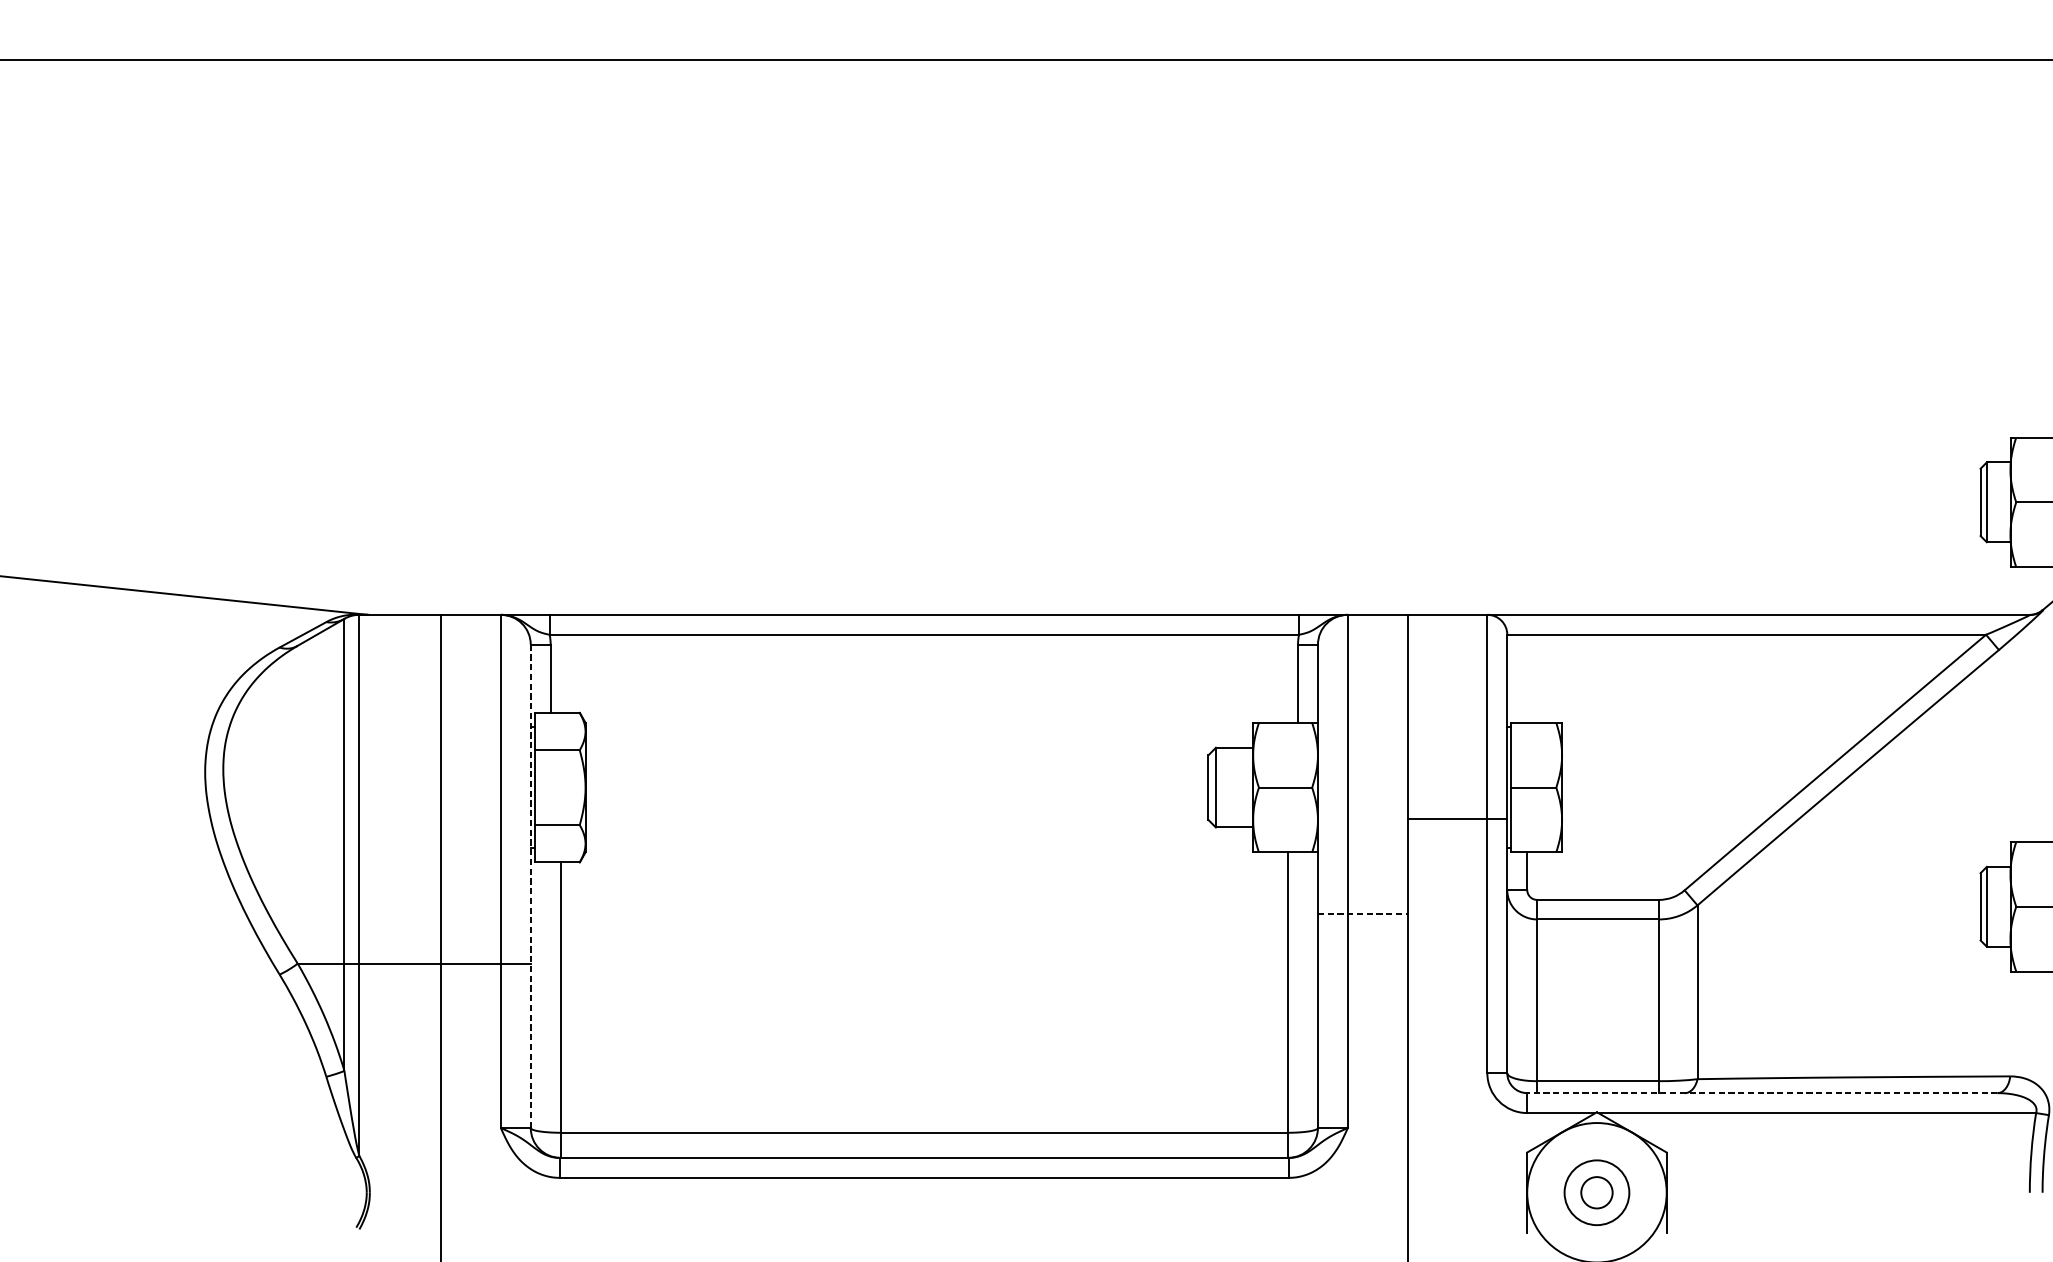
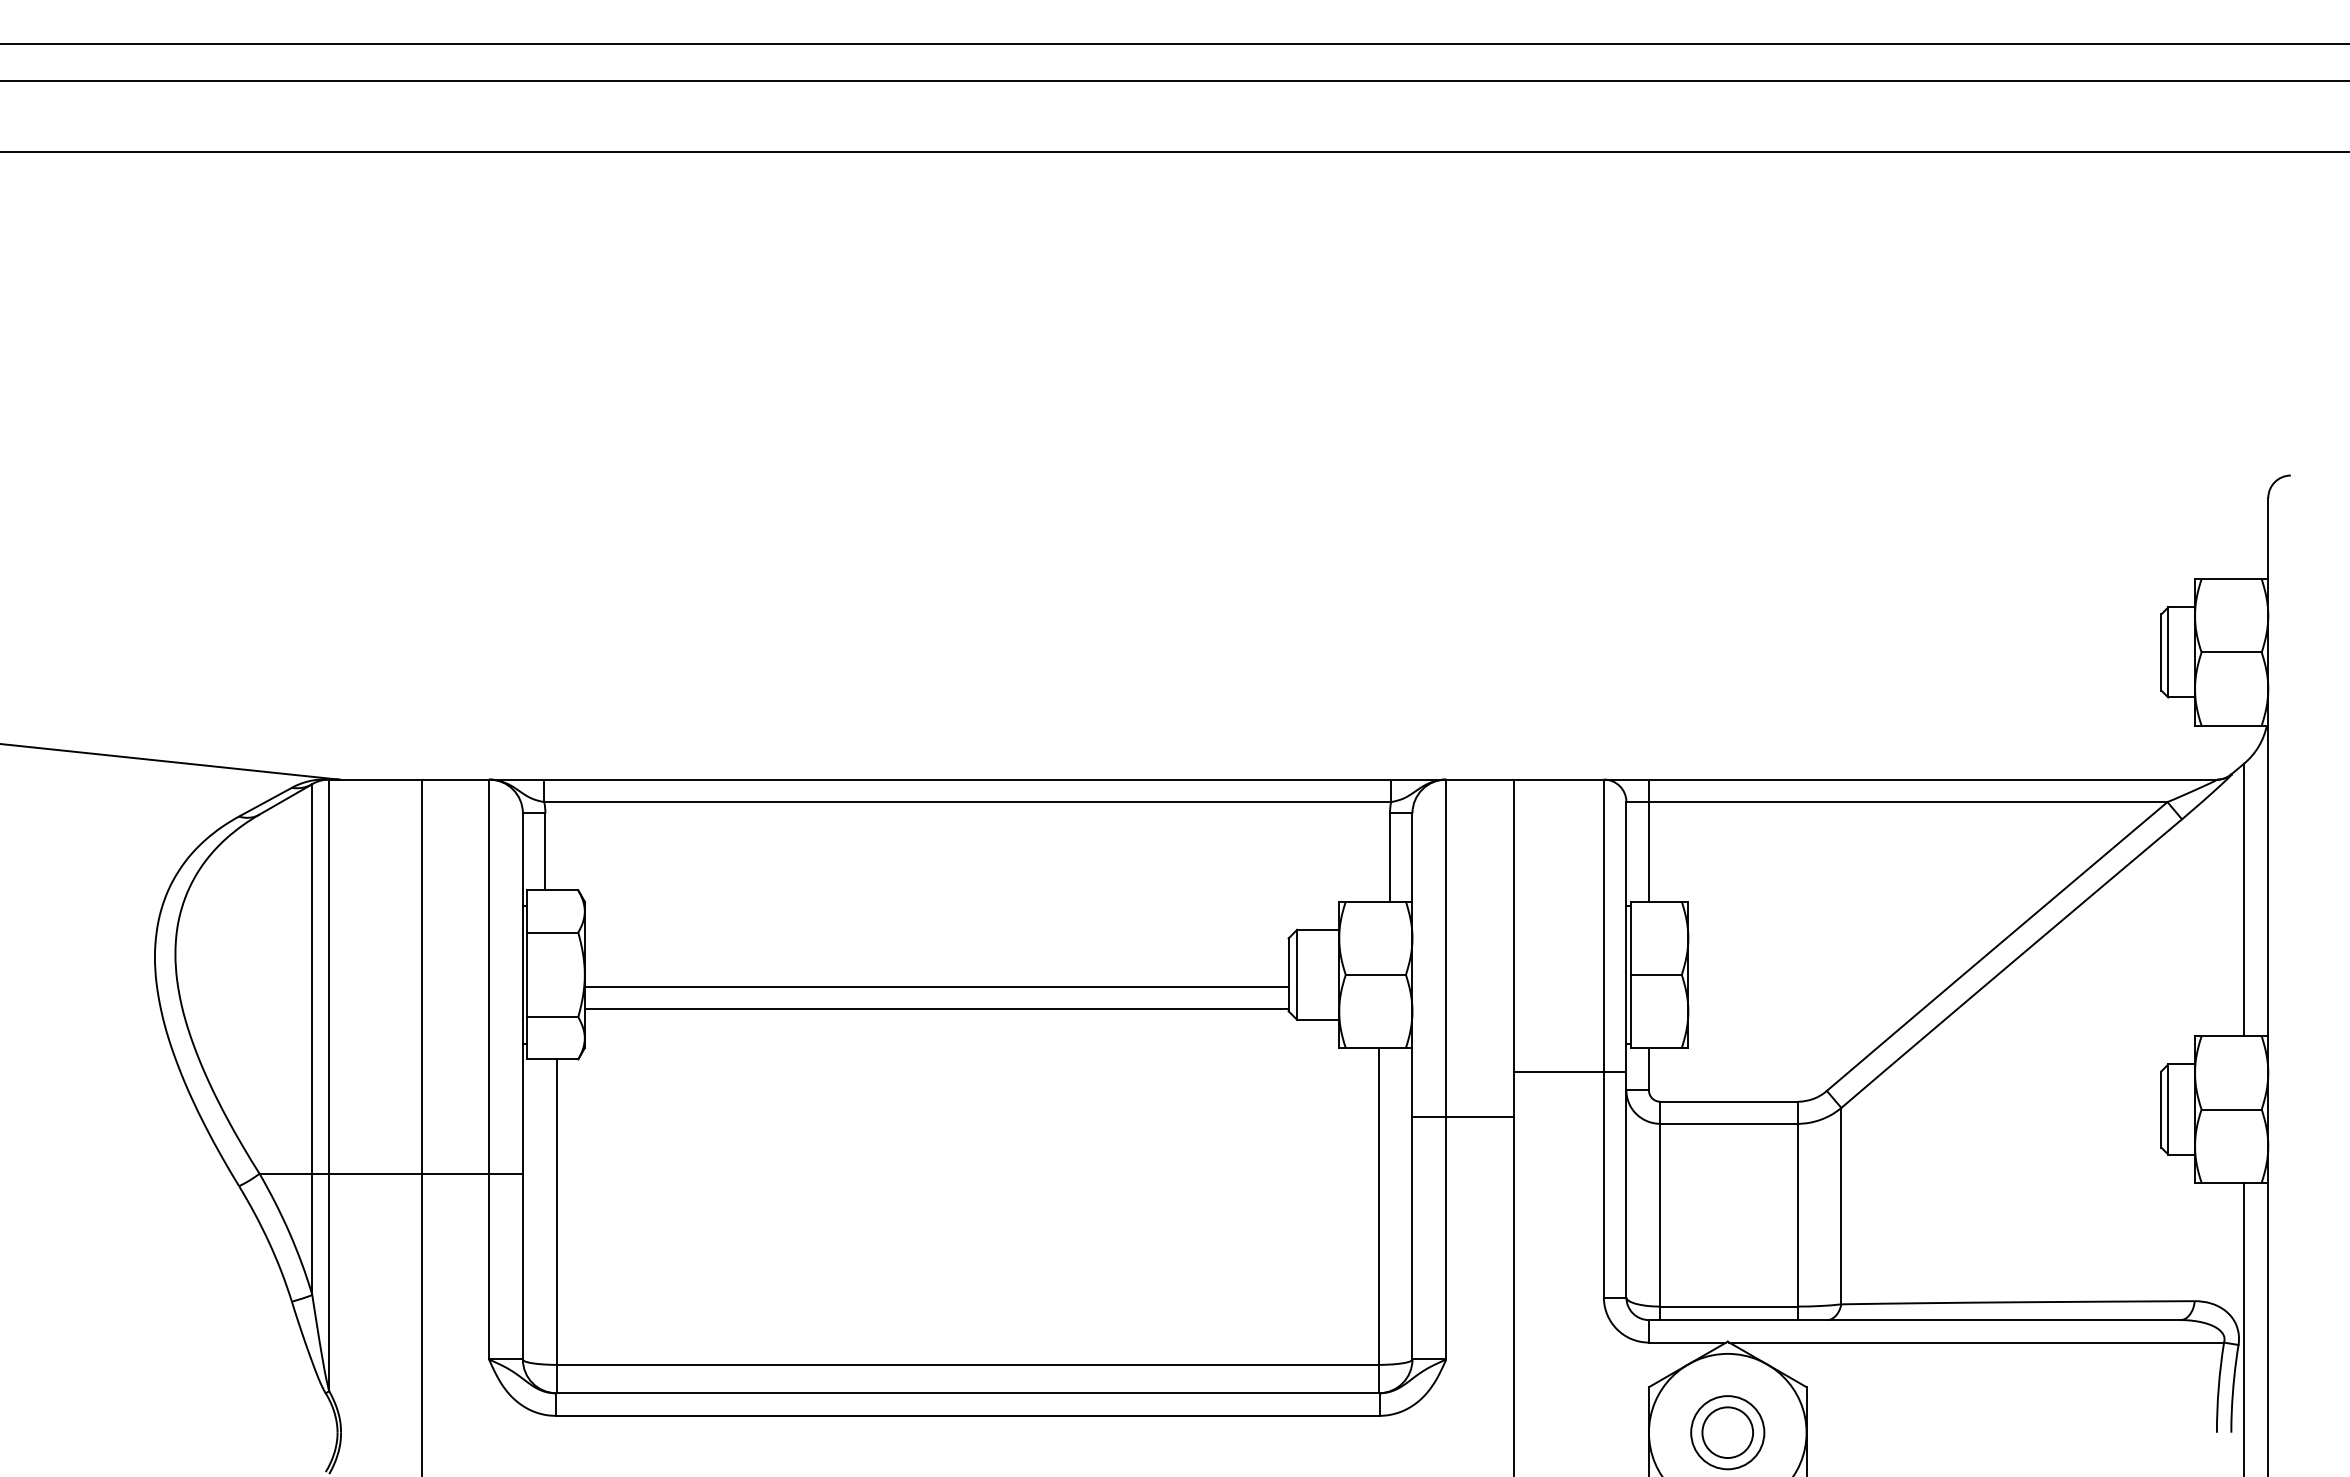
line: (1526, 668) -> (1648, 840), added
line: (896, 797) -> (936, 986), added
line: (896, 817) -> (936, 1008), added
line: (1456, 819) -> (1569, 1072), moved
line: (530, 886) -> (522, 1086), dashed -> solid
line: (1363, 913) -> (1463, 1117), dashed -> solid
line: (1762, 1093) -> (1914, 1320), dashed -> solid
circle: (1596, 1192) -> (1727, 1432), size x1.43

